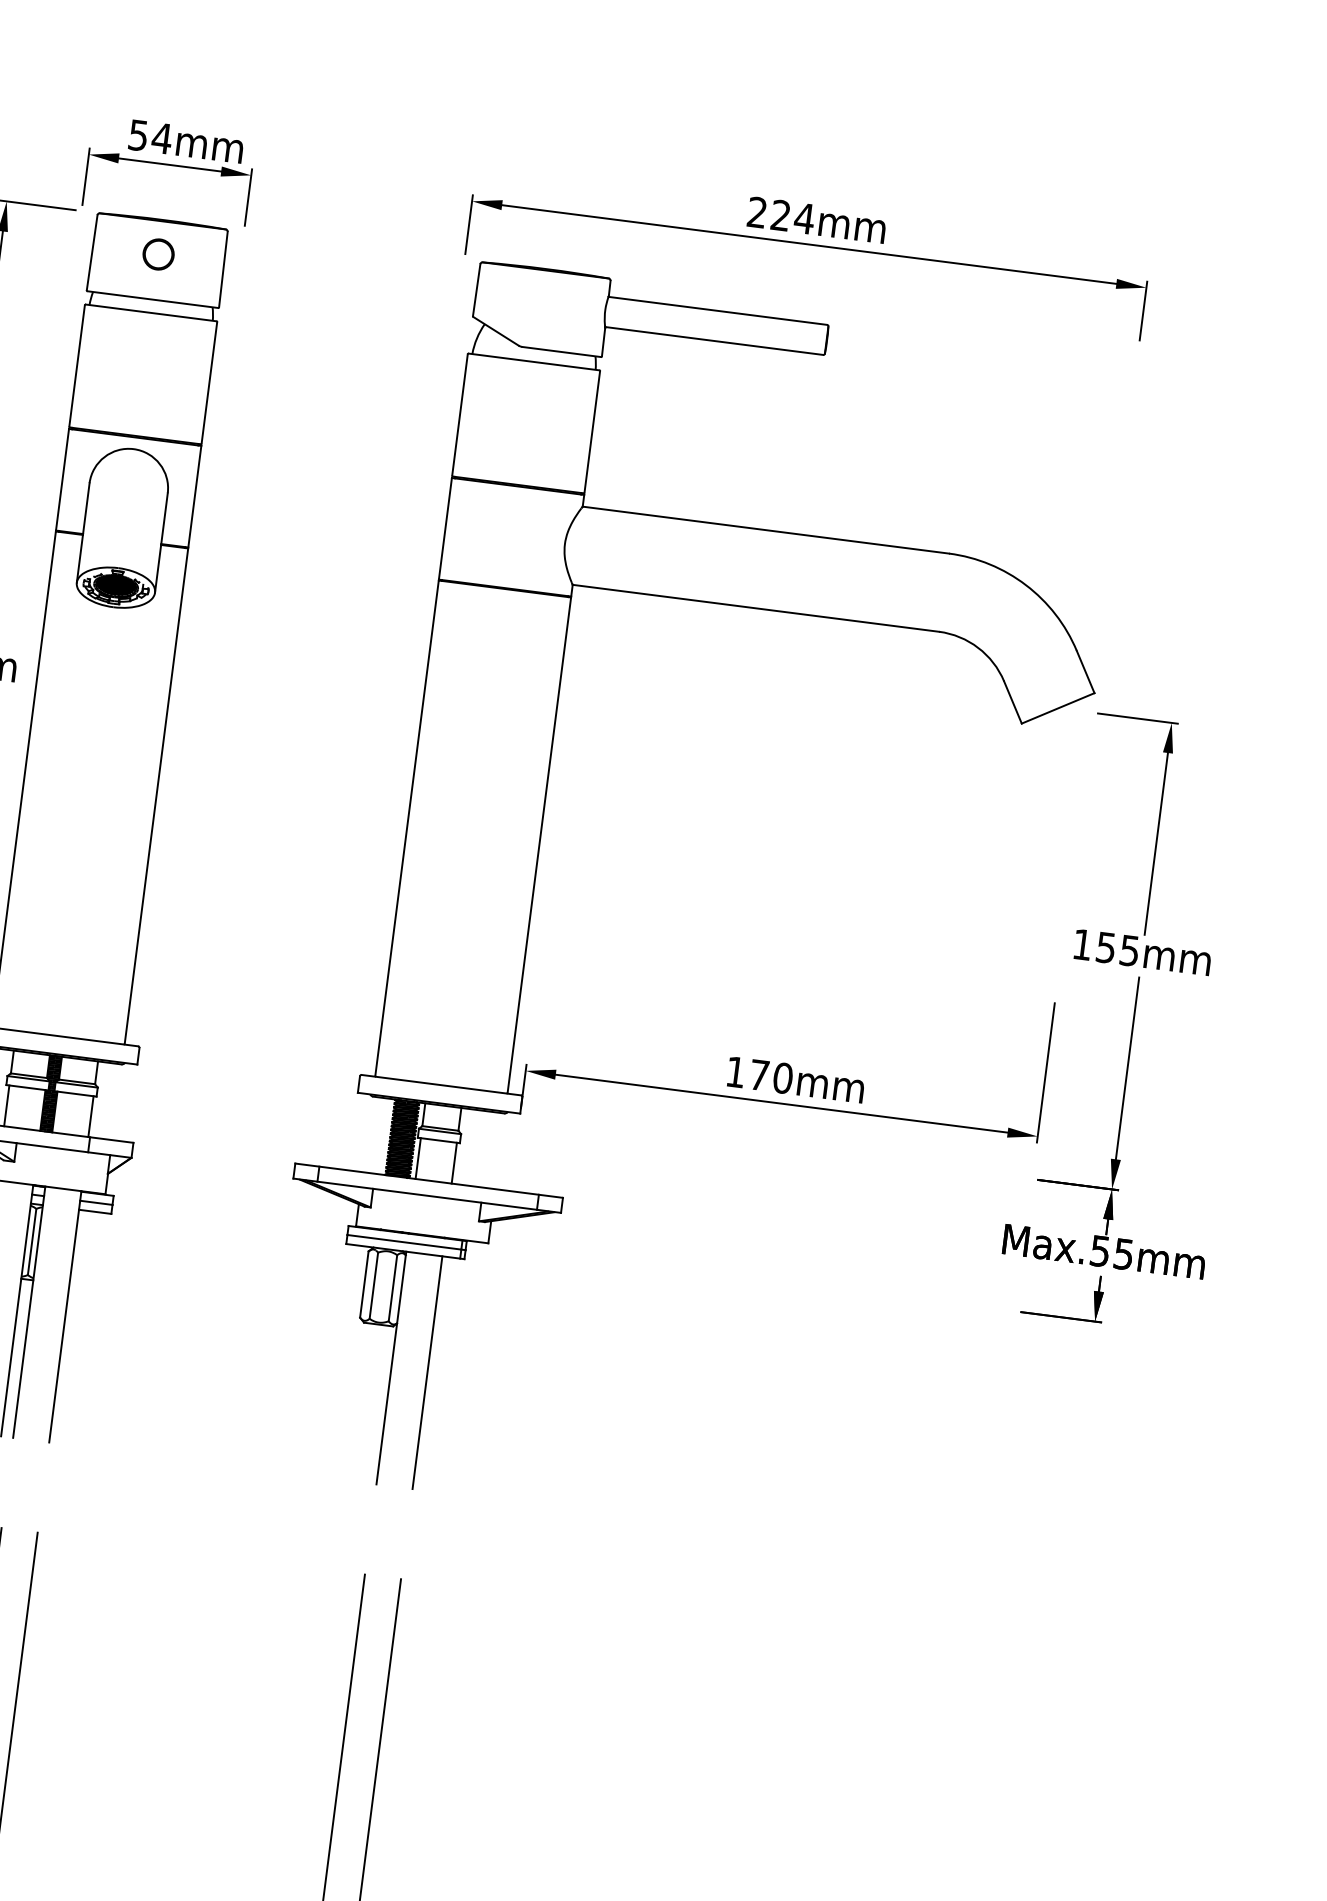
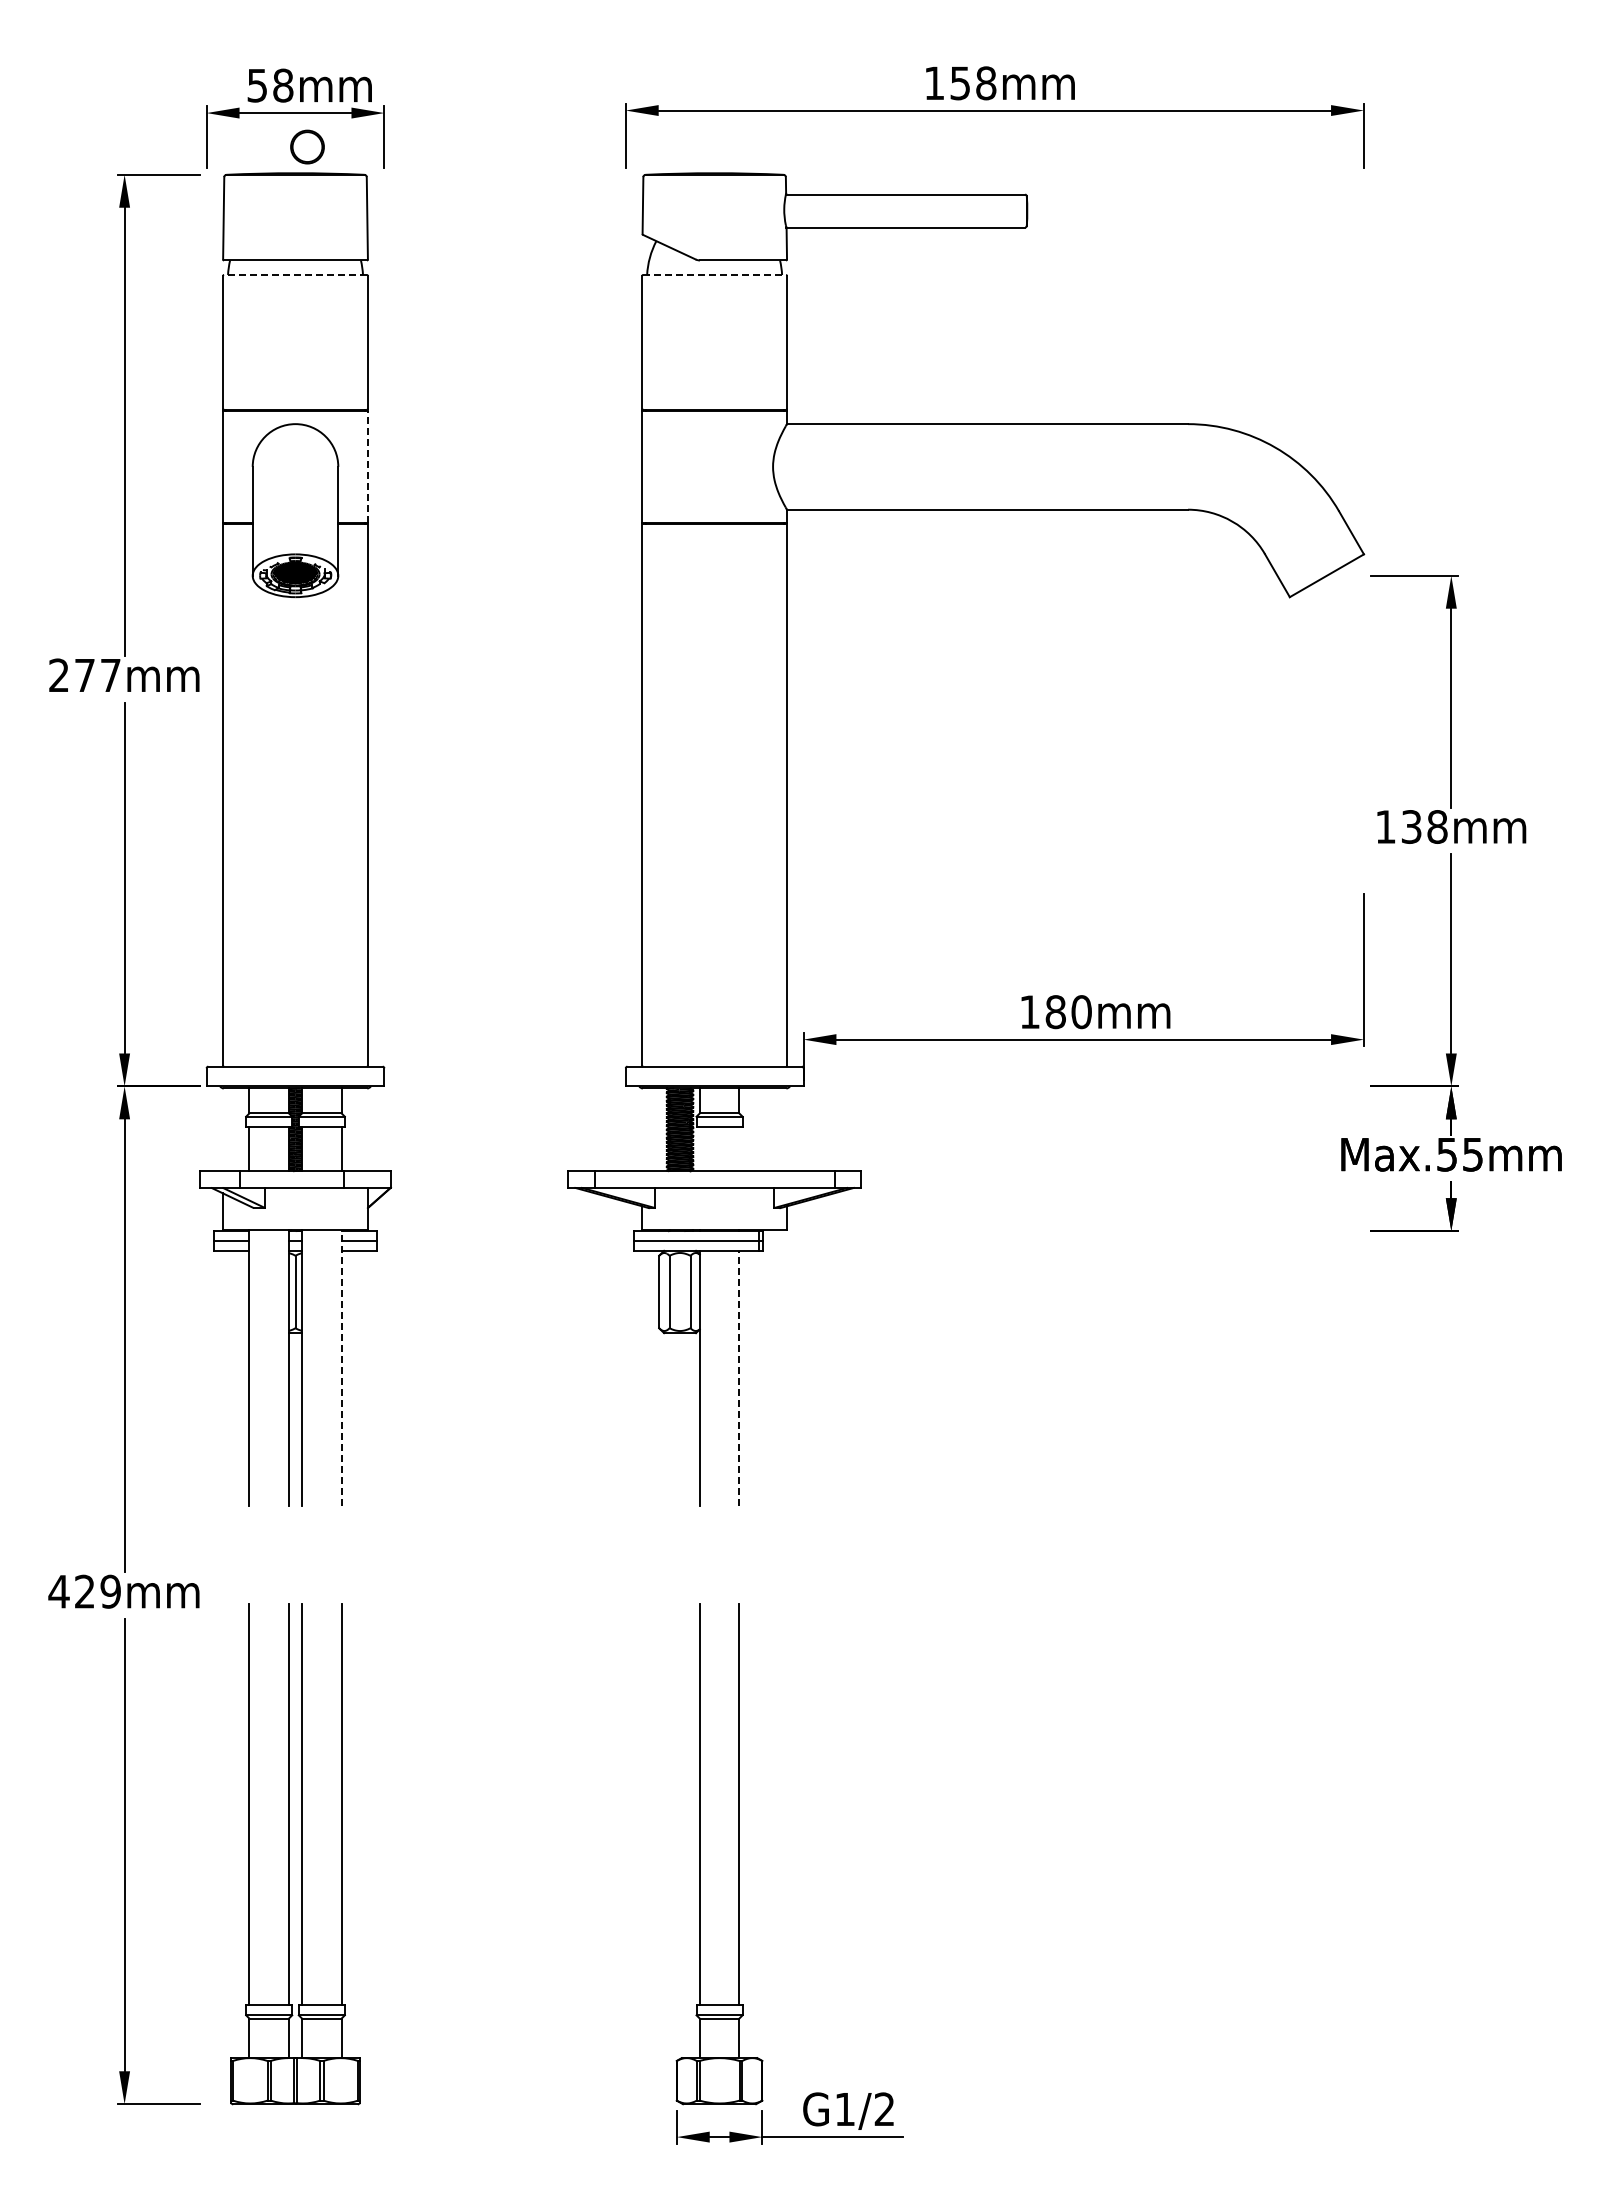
text: (161, 138) -> (282, 85), 54mm -> 58mm
text: (781, 215) -> (960, 83), 224mm -> 158mm
part: (158, 253) -> (307, 146), moved
line: (151, 313) -> (295, 275), solid -> dashed
line: (534, 362) -> (715, 275), solid -> dashed
line: (194, 496) -> (367, 466), solid -> dashed
text: (1117, 948) -> (1424, 826), 155mm -> 138mm
text: (759, 1075) -> (1055, 1012), 170mm -> 180mm
line: (417, 1158) -> (699, 1148), removed
line: (454, 1162) -> (739, 1148), removed
line: (65, 1317) -> (341, 1368), solid -> dashed
line: (427, 1372) -> (739, 1377), solid -> dashed

